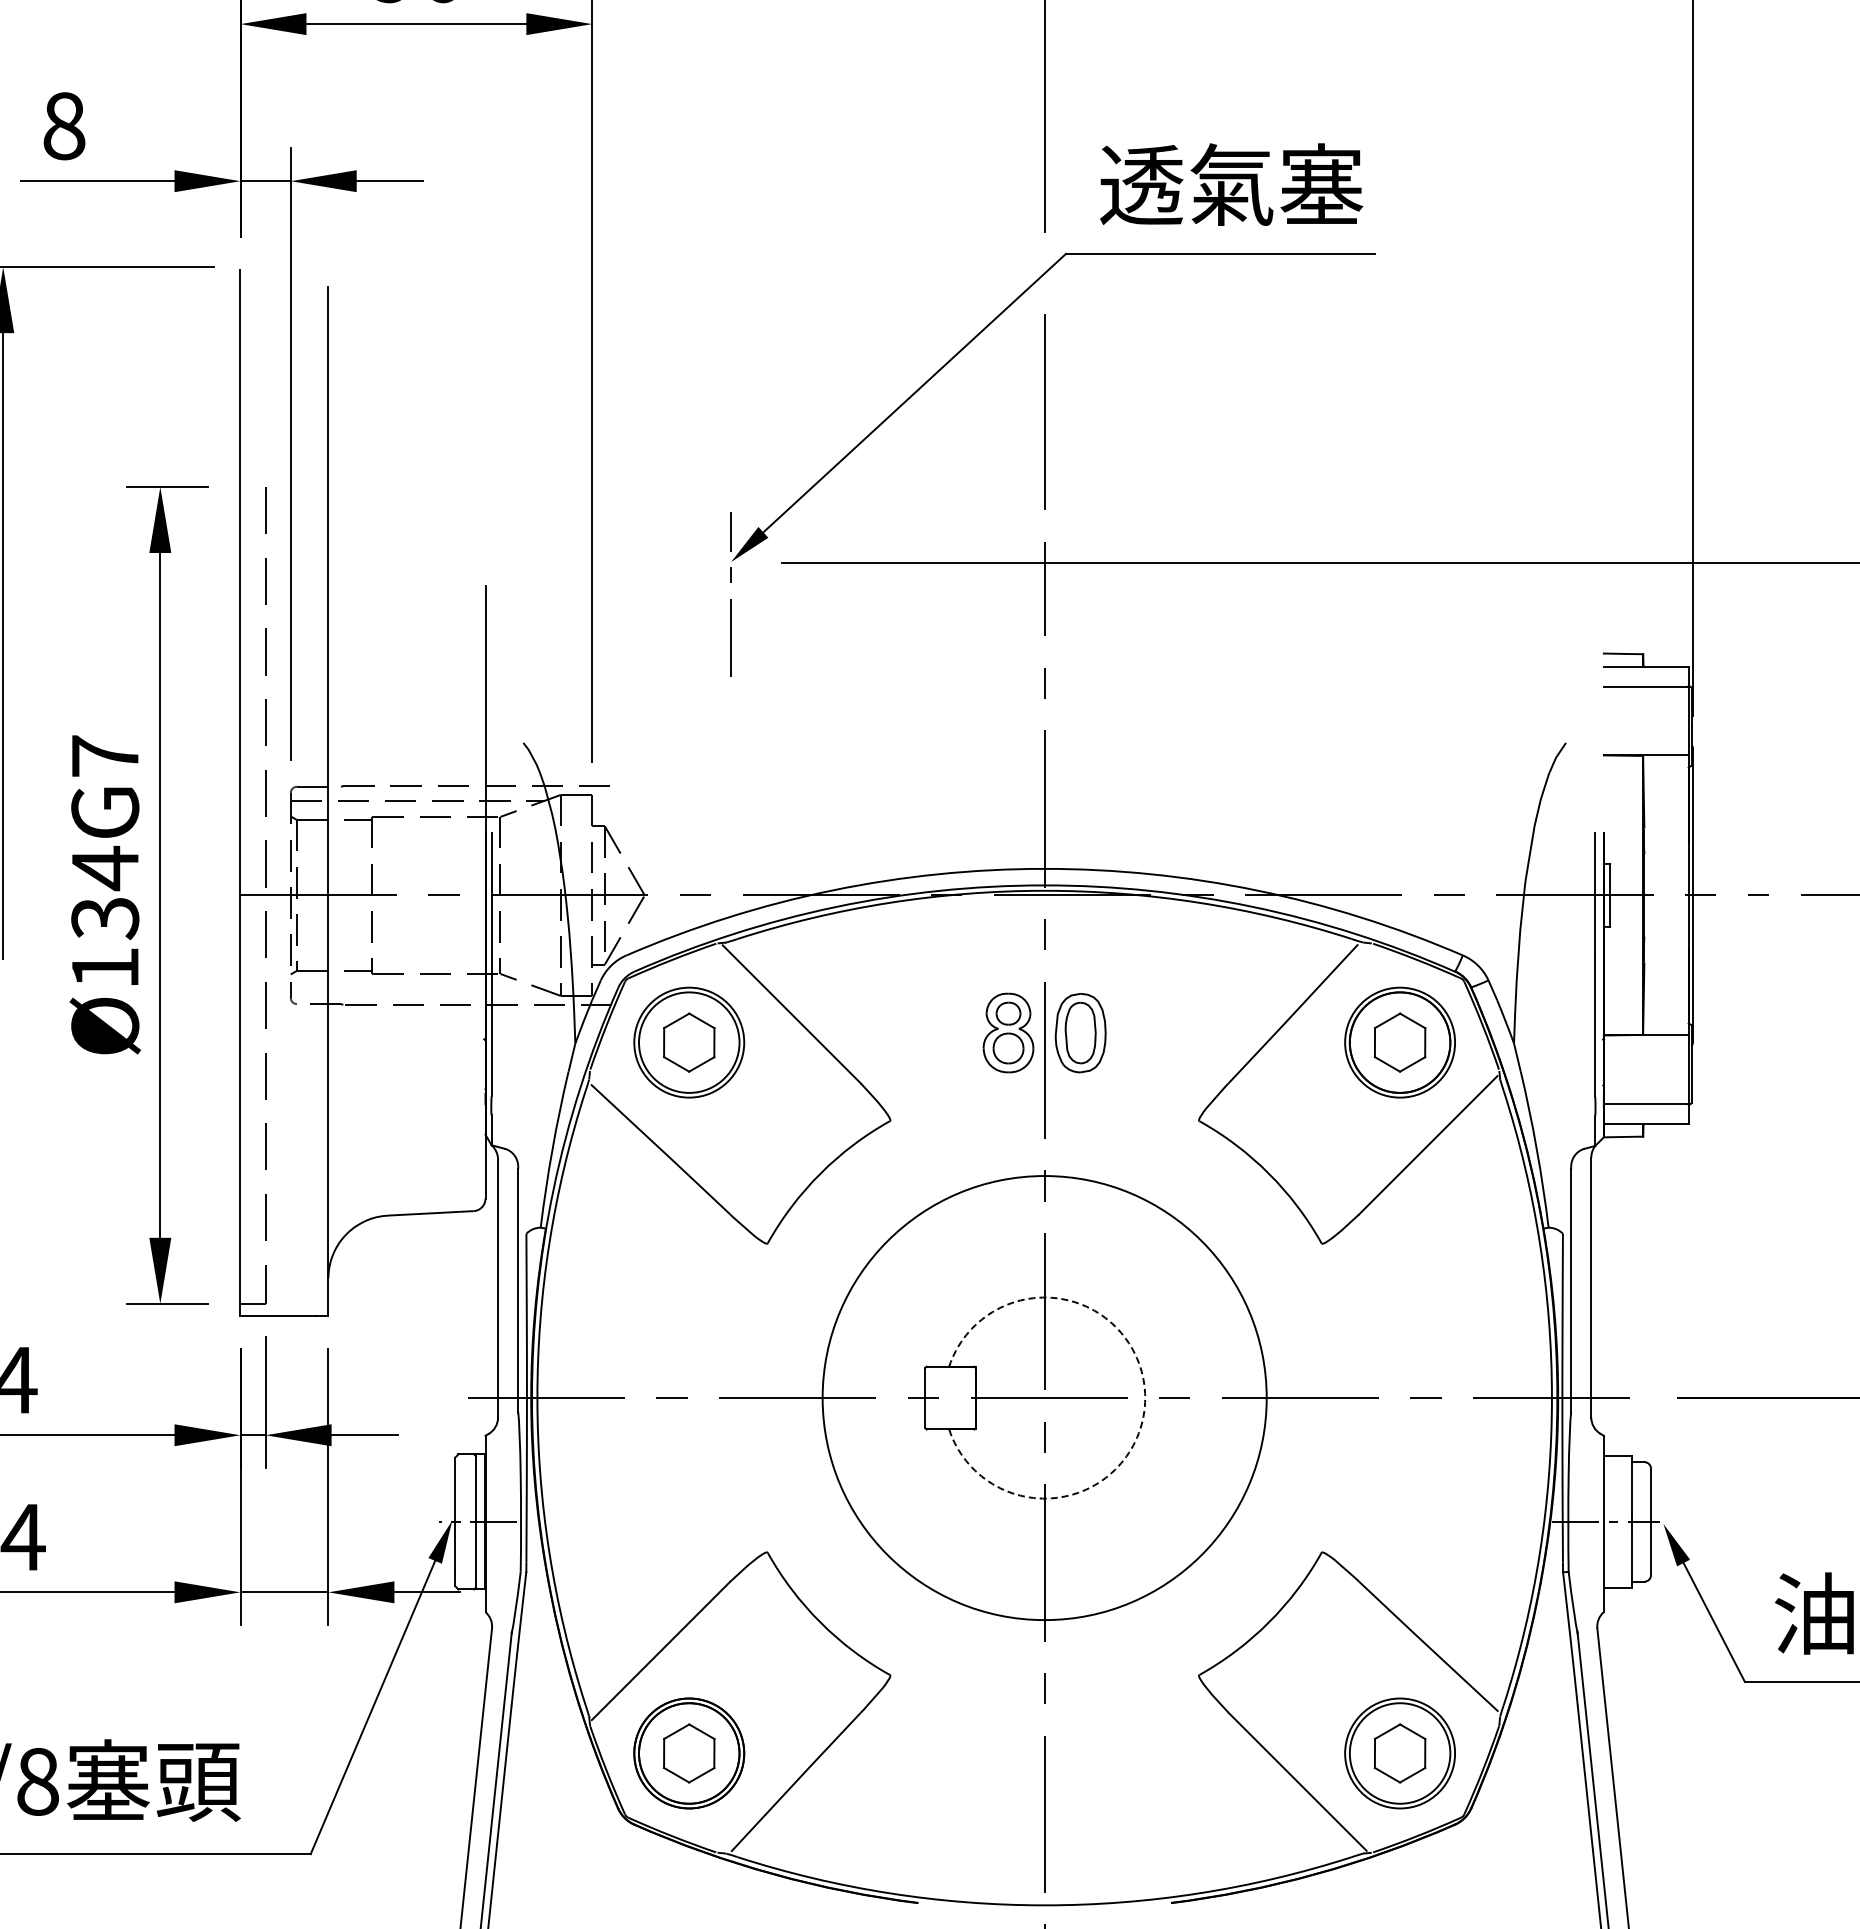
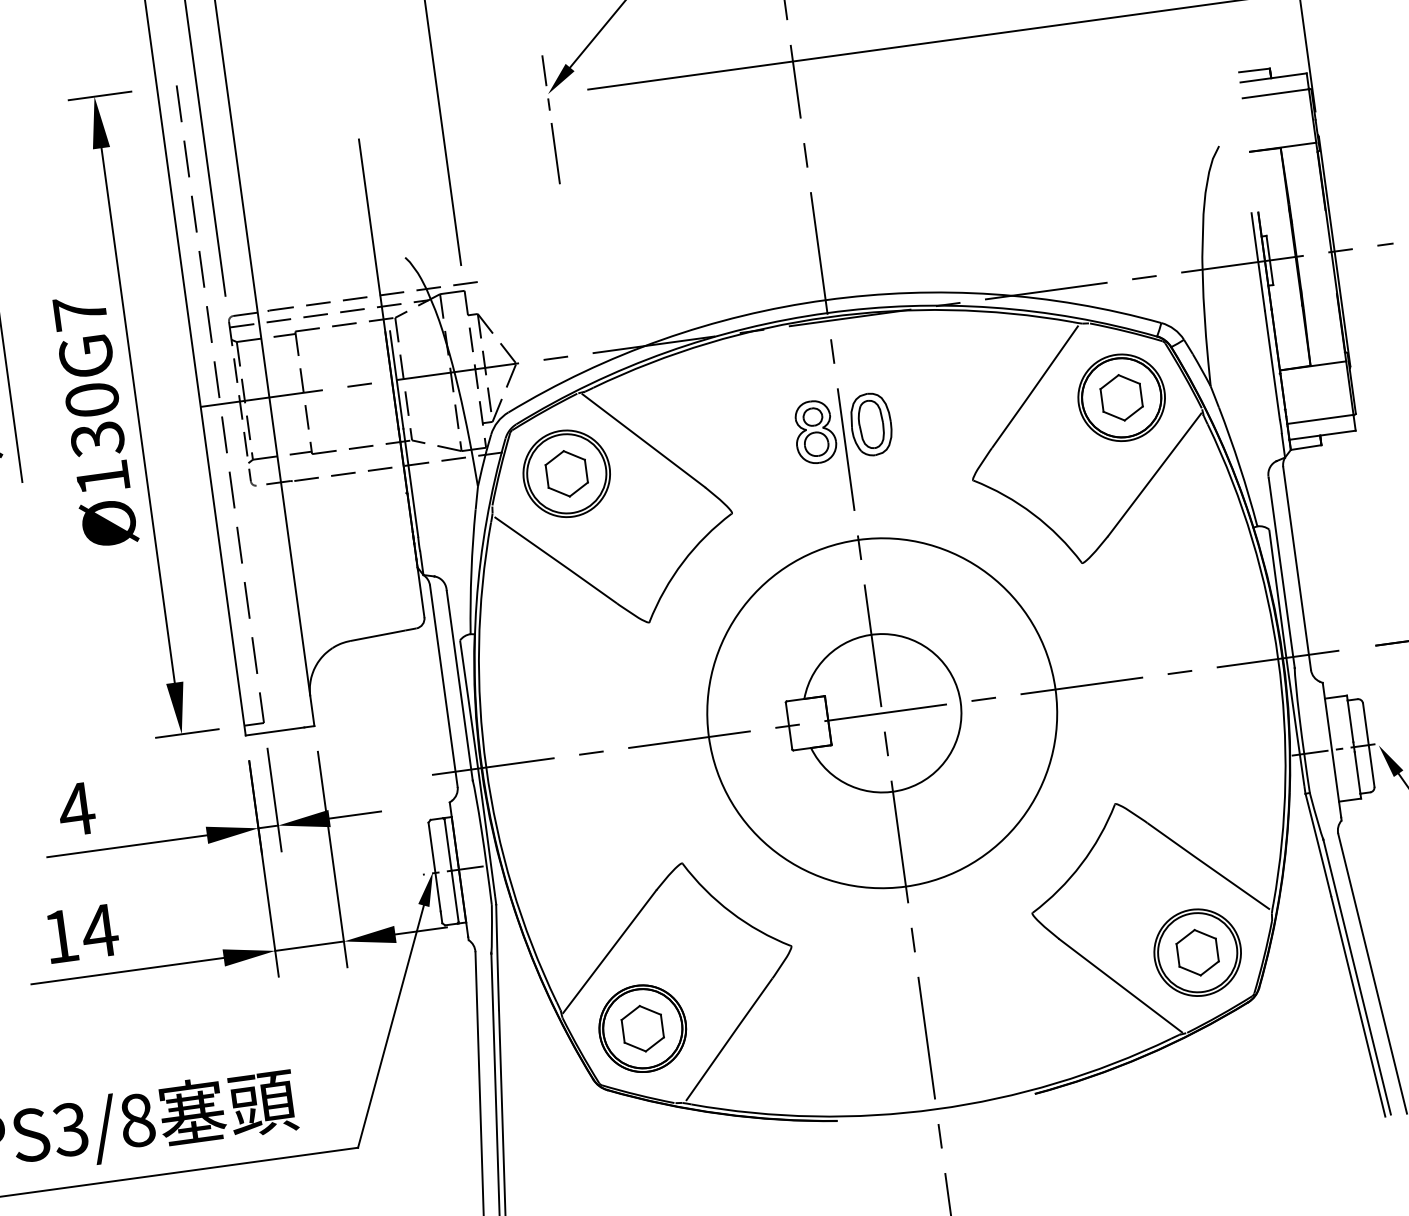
text: (105, 868) -> (92, 400), Ø134G7 -> Ø130G7
arc: (1145, 1398) -> (960, 702), dashed -> solid

